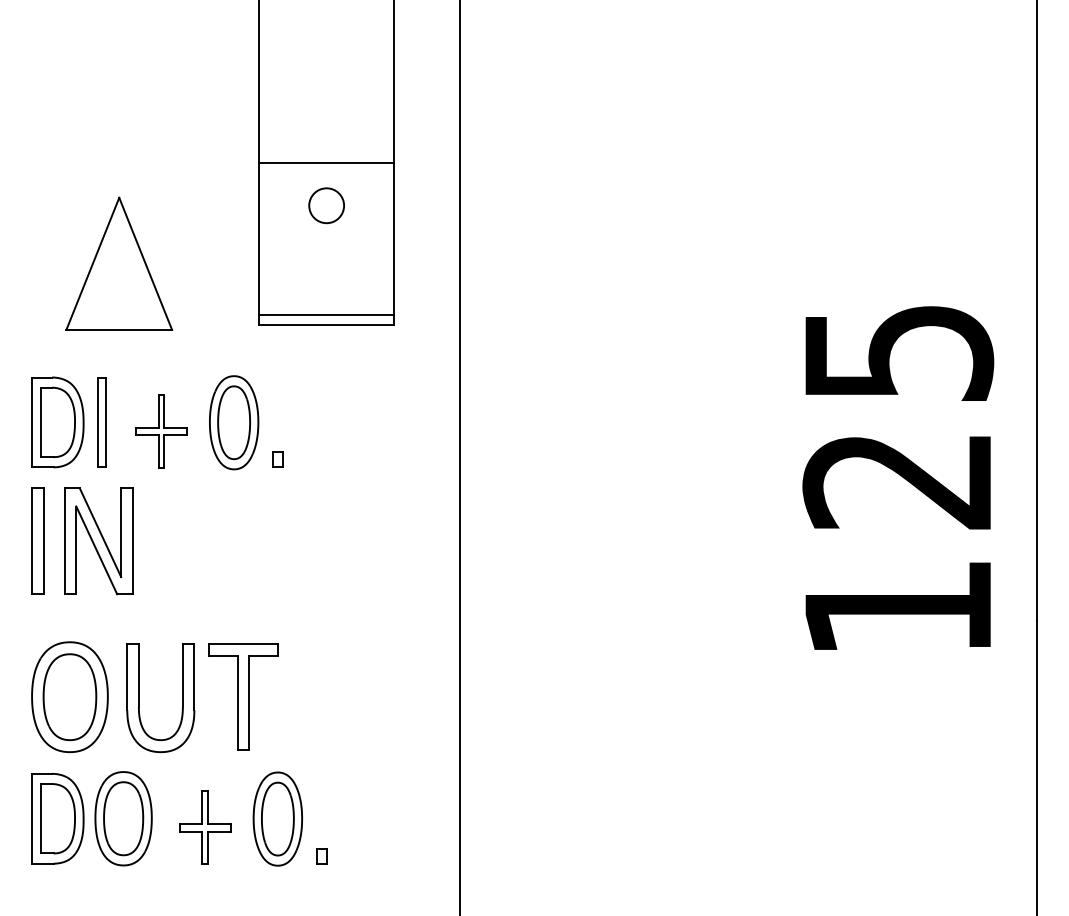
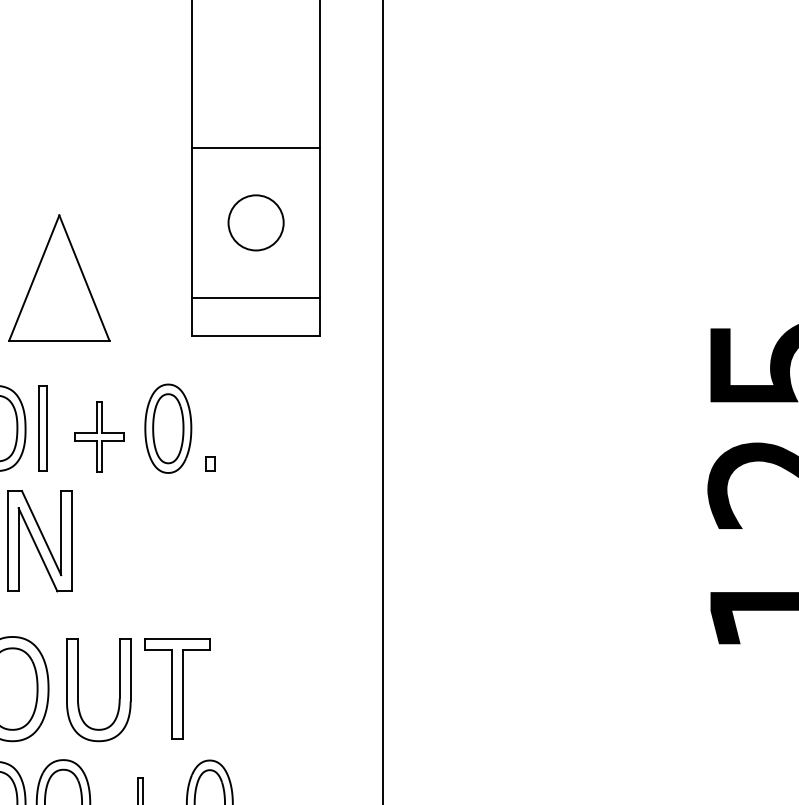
line: (326, 163) -> (255, 147), moved
circle: (326, 205) -> (255, 222), size x1.67
line: (326, 315) -> (255, 298), moved

